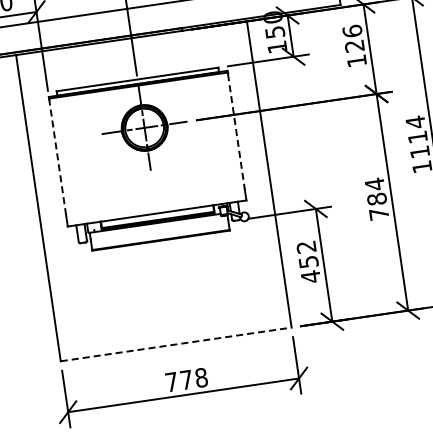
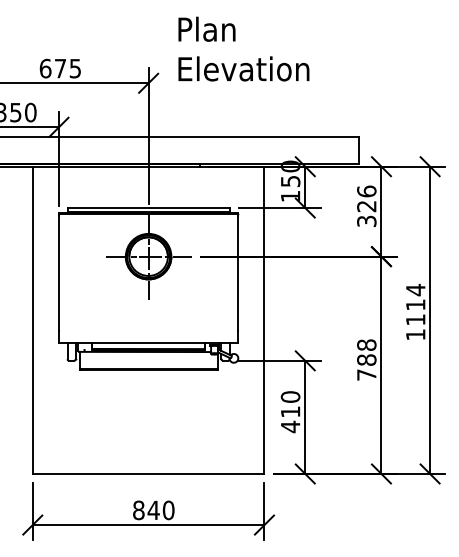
text: (356, 60) -> (366, 220), 126 -> 326
line: (236, 131) -> (238, 273), dashed -> solid
line: (57, 157) -> (58, 273), dashed -> solid
text: (374, 184) -> (366, 345), 784 -> 788
text: (307, 254) -> (290, 404), 452 -> 410
line: (176, 343) -> (148, 473), dashed -> solid
text: (186, 380) -> (153, 510), 778 -> 840

